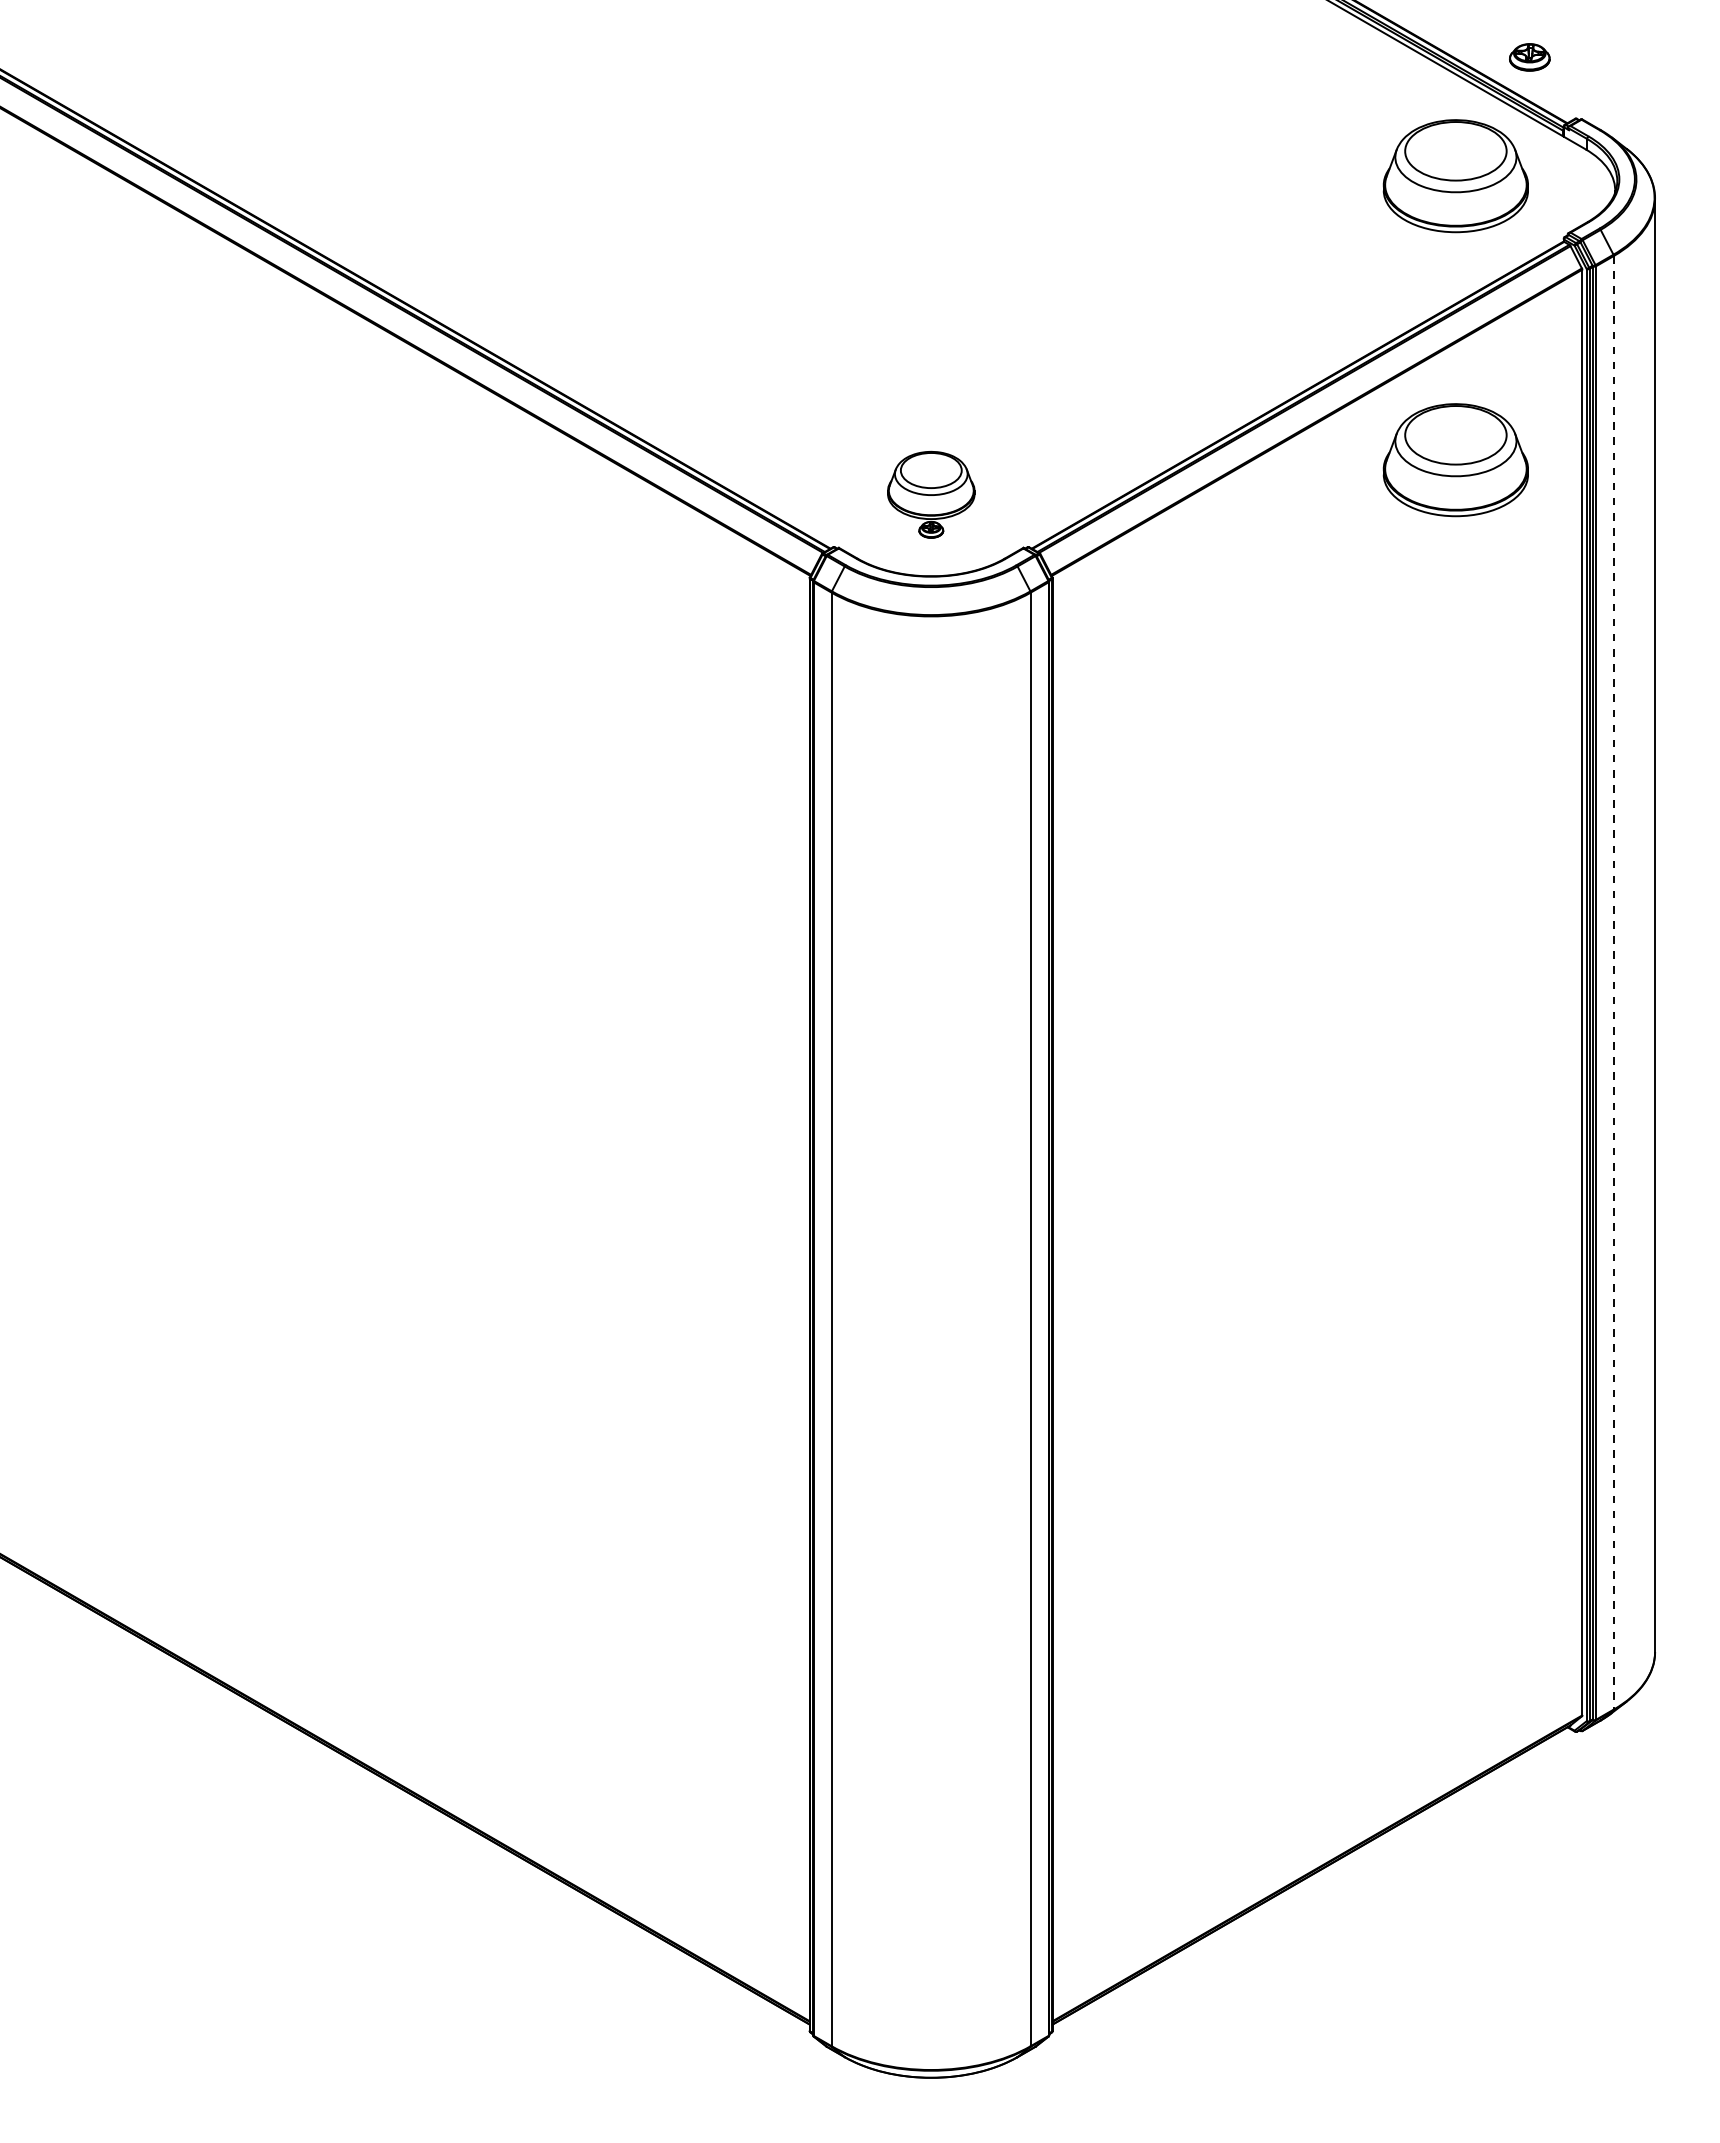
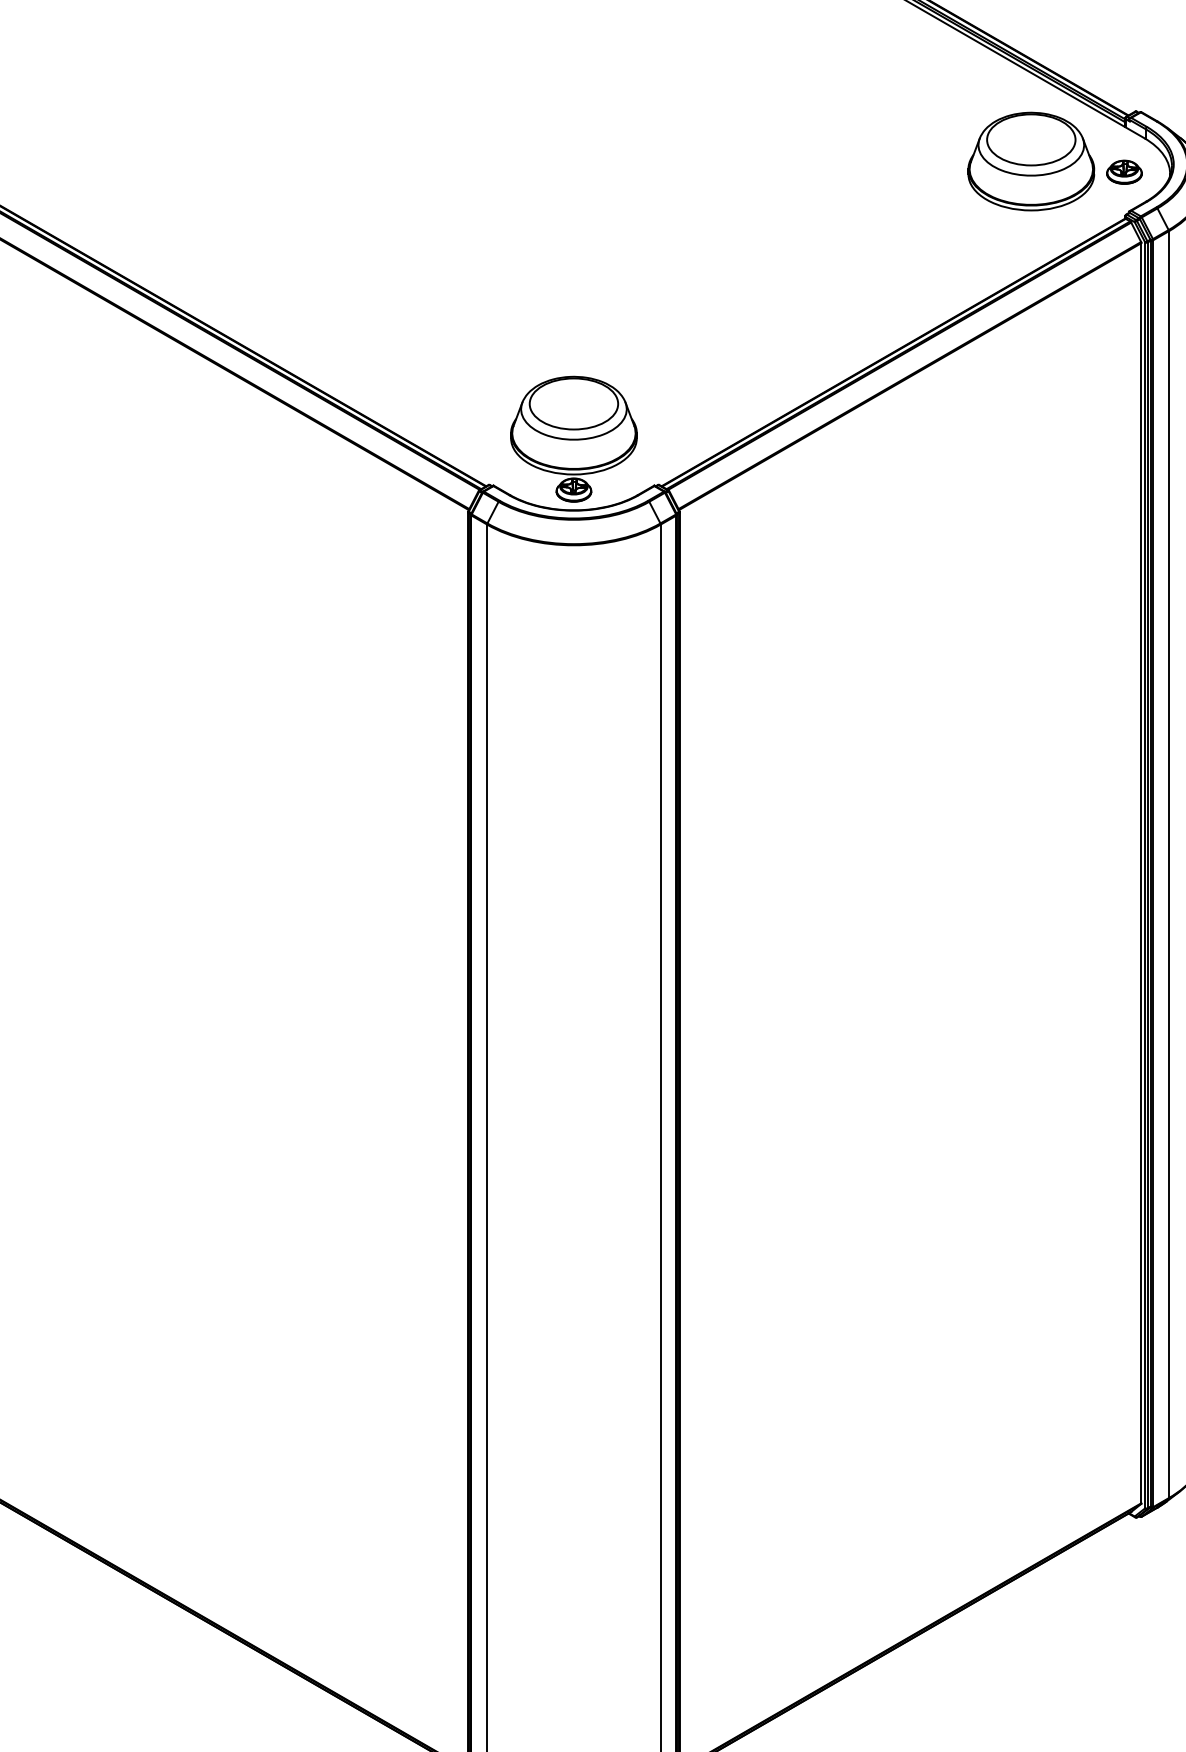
part: (1529, 57) -> (1124, 172), moved
part: (1455, 460) -> (1030, 409), removed
part: (931, 494) -> (574, 439), size x1.67
line: (1613, 982) -> (1168, 864), dashed -> solid

